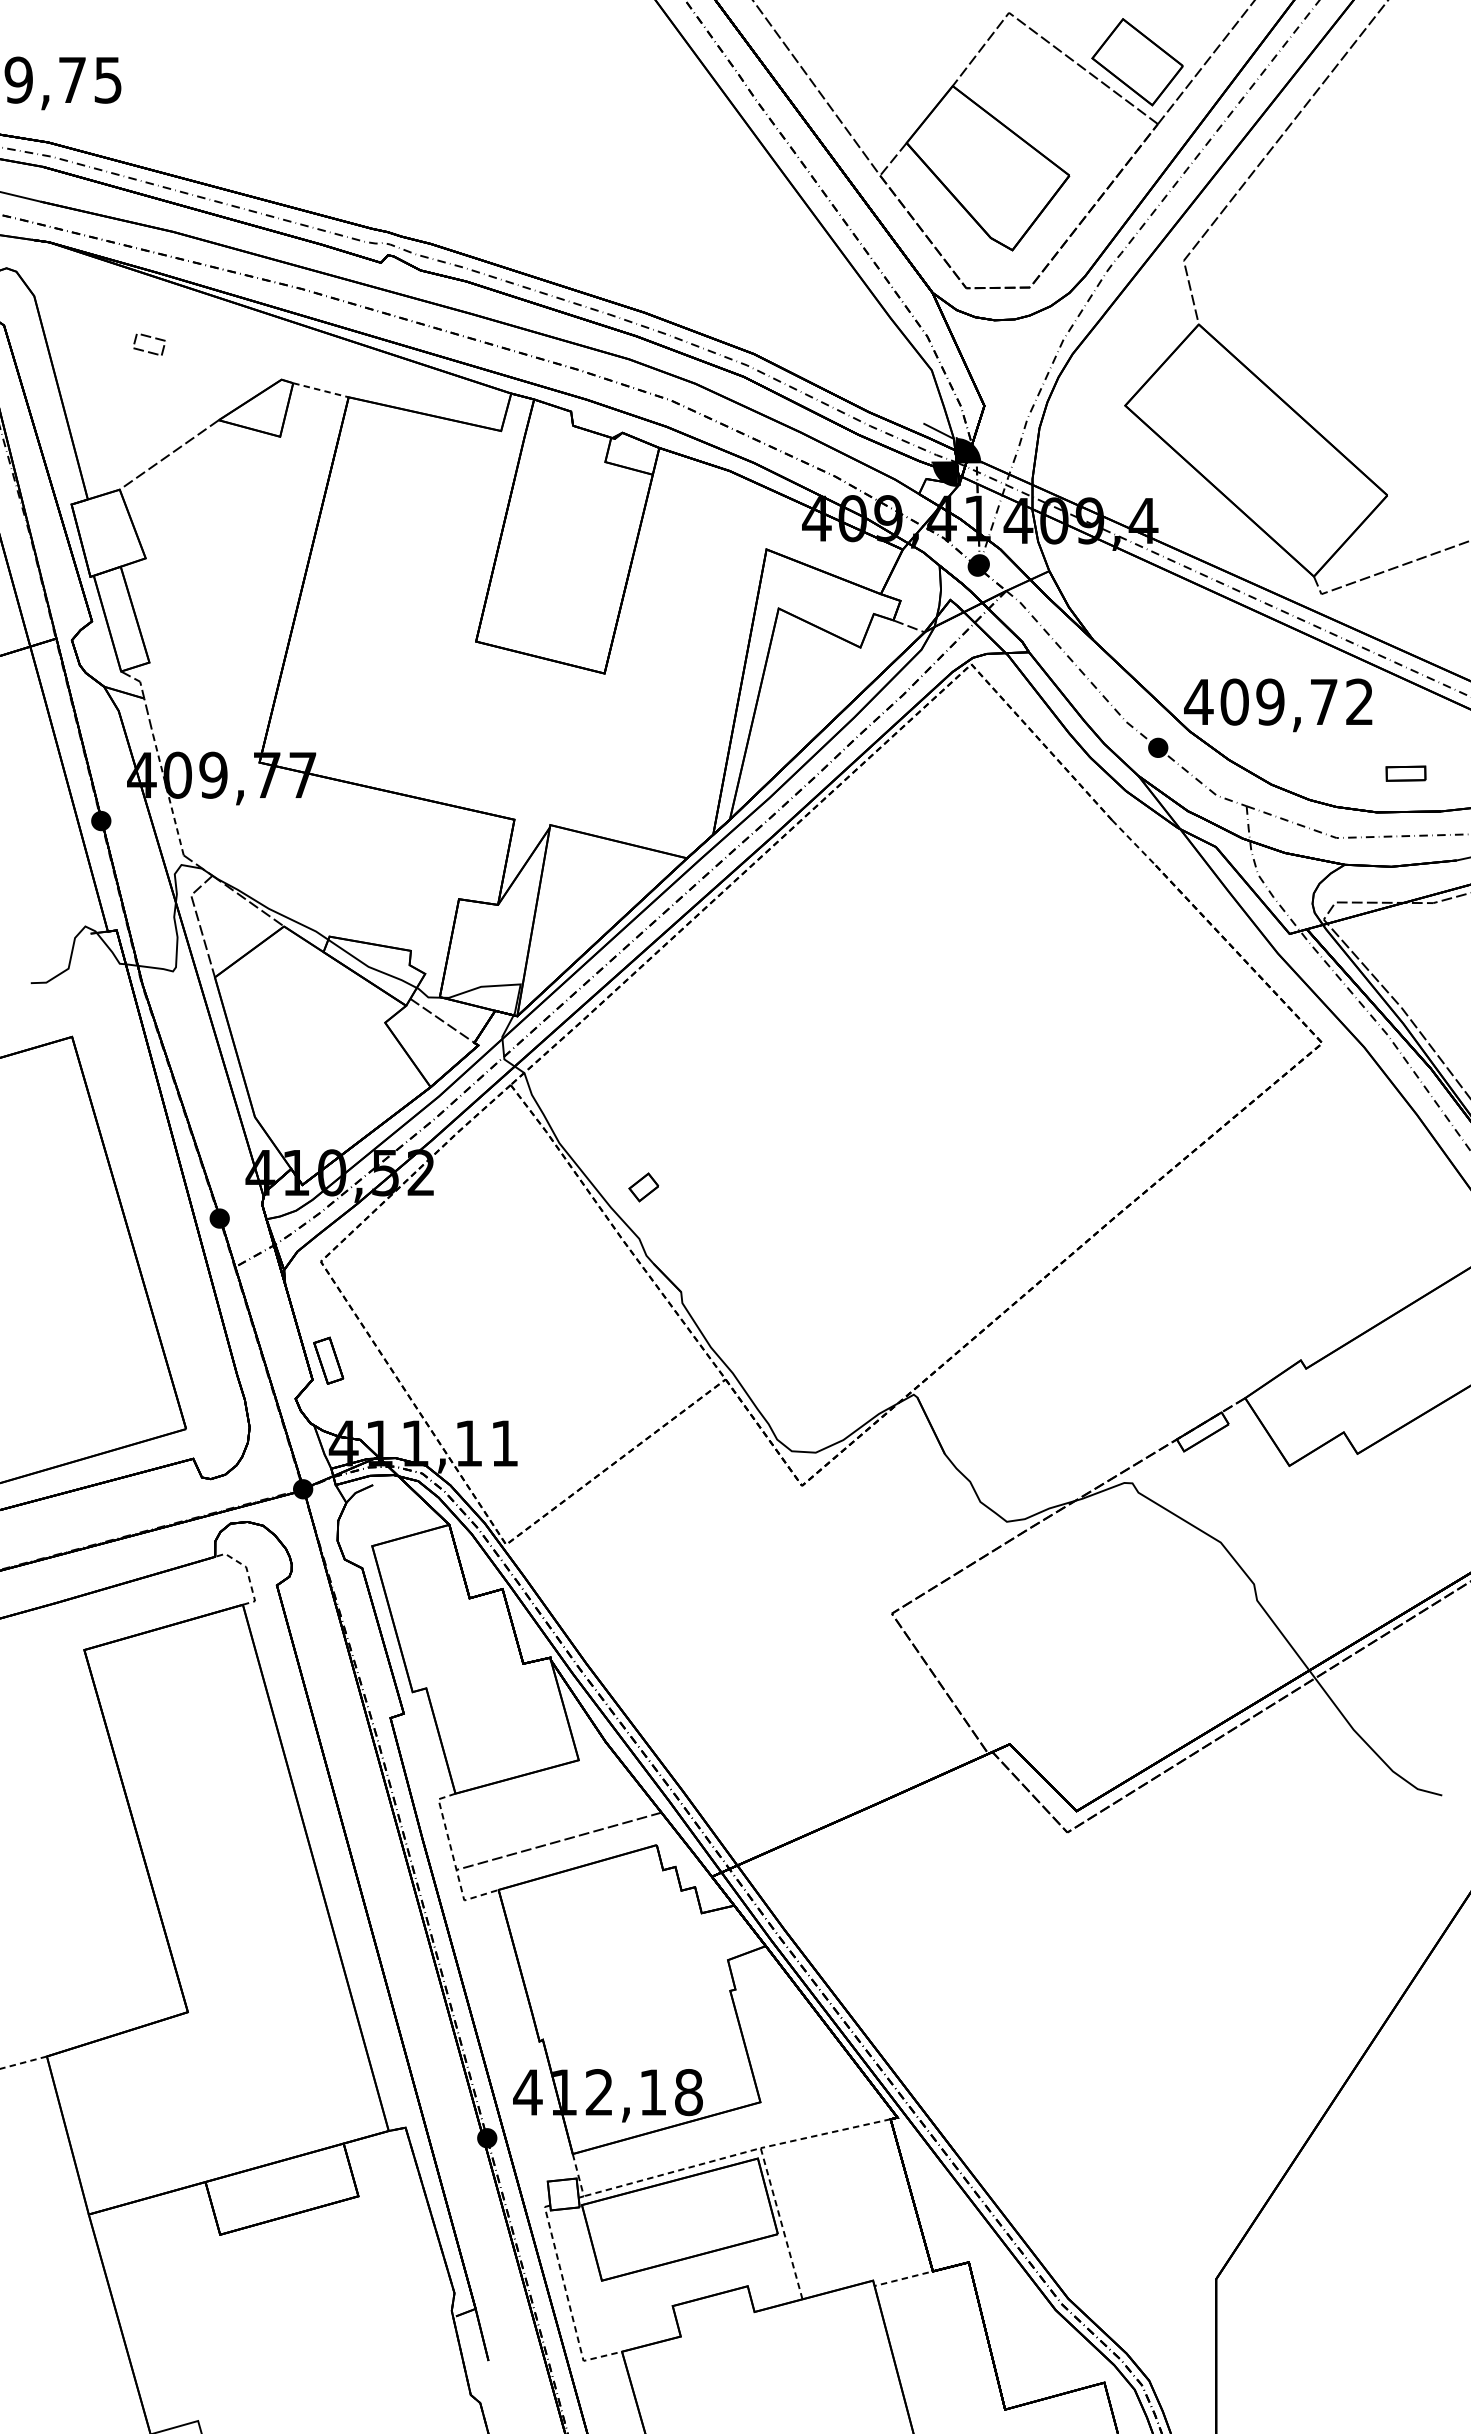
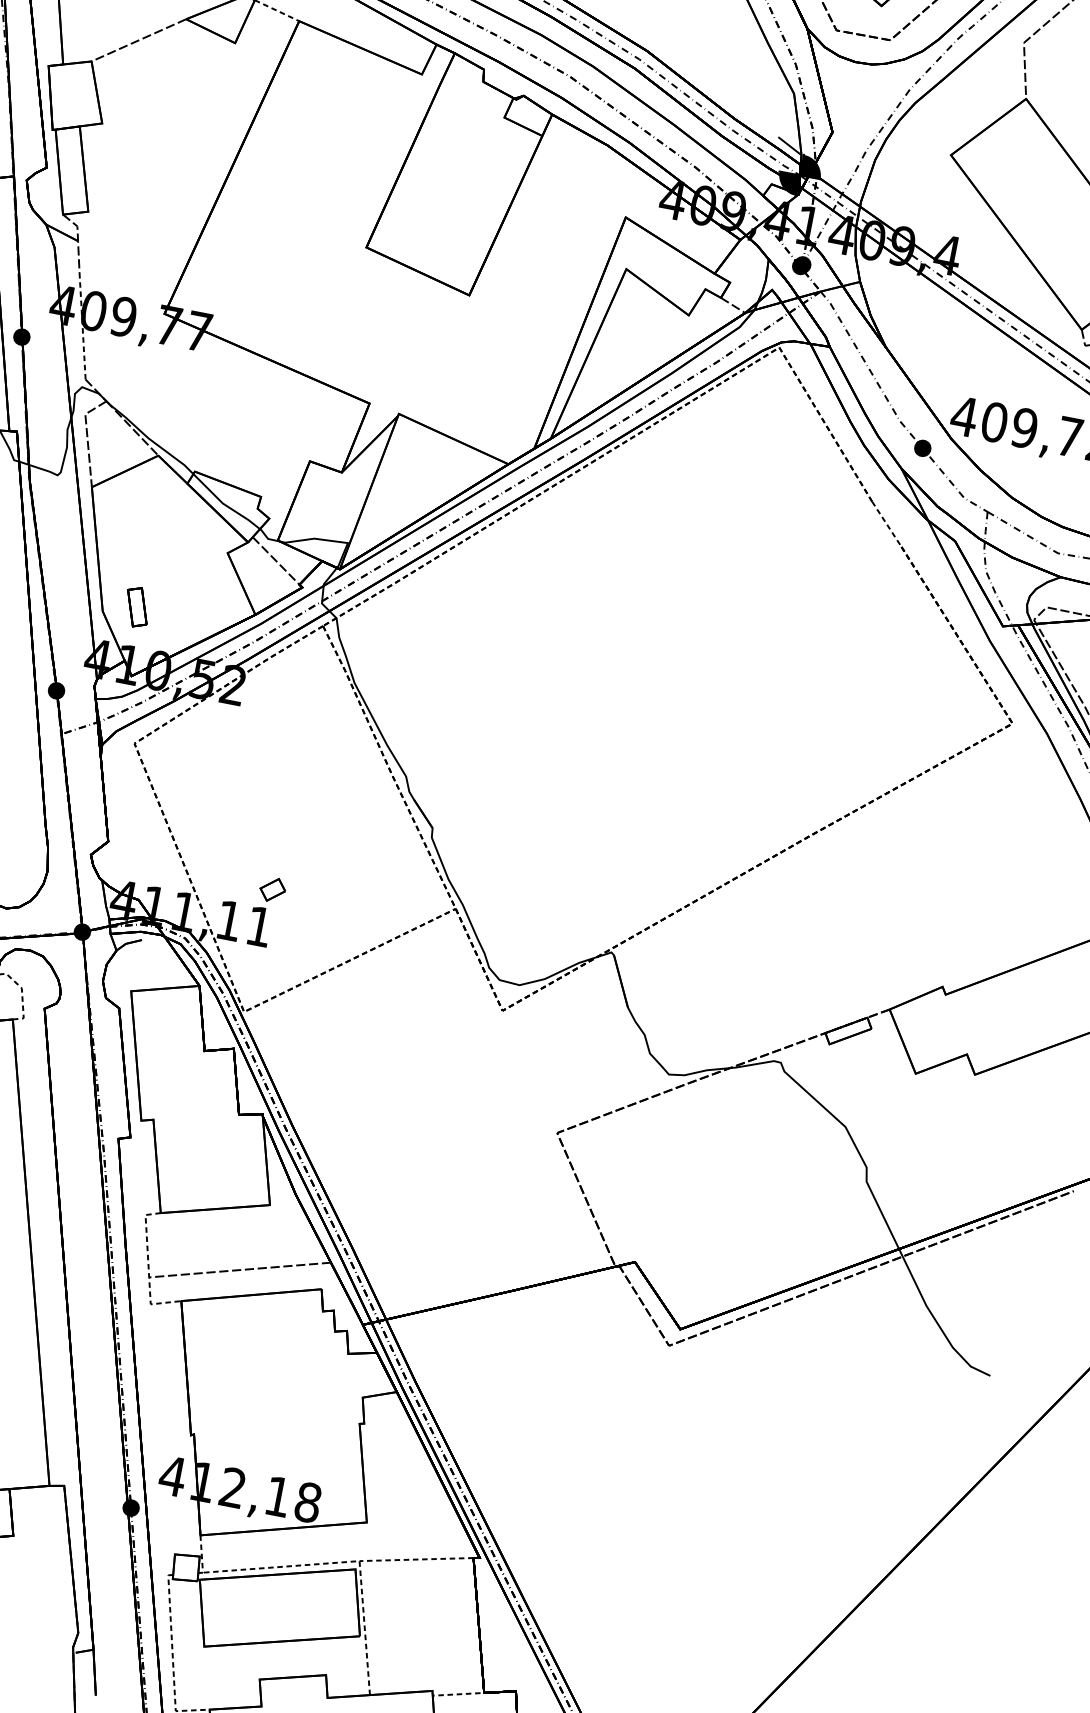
part: (643, 1187) -> (272, 889), moved
part: (328, 1360) -> (137, 606), moved

